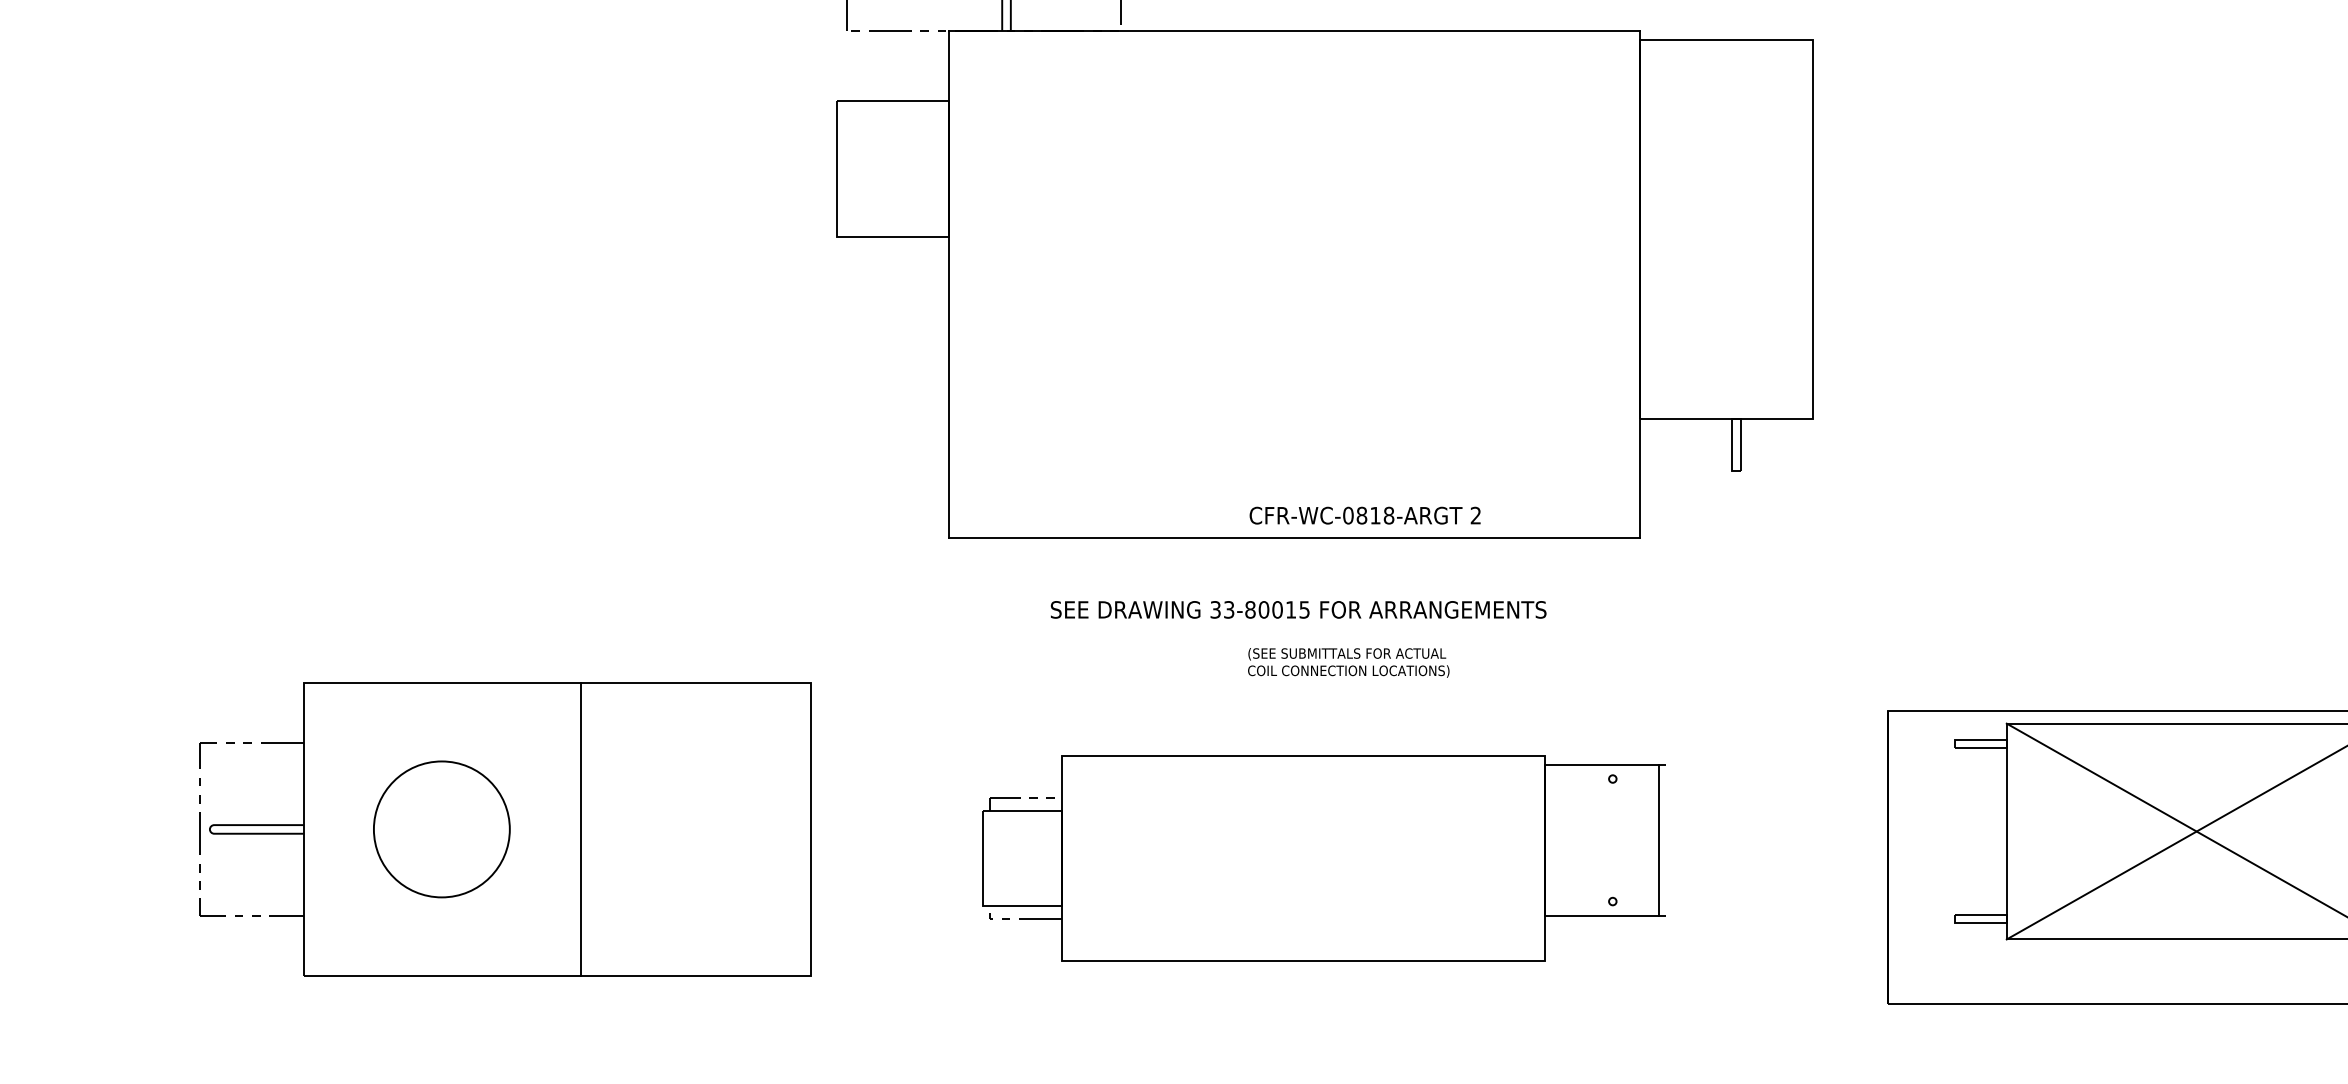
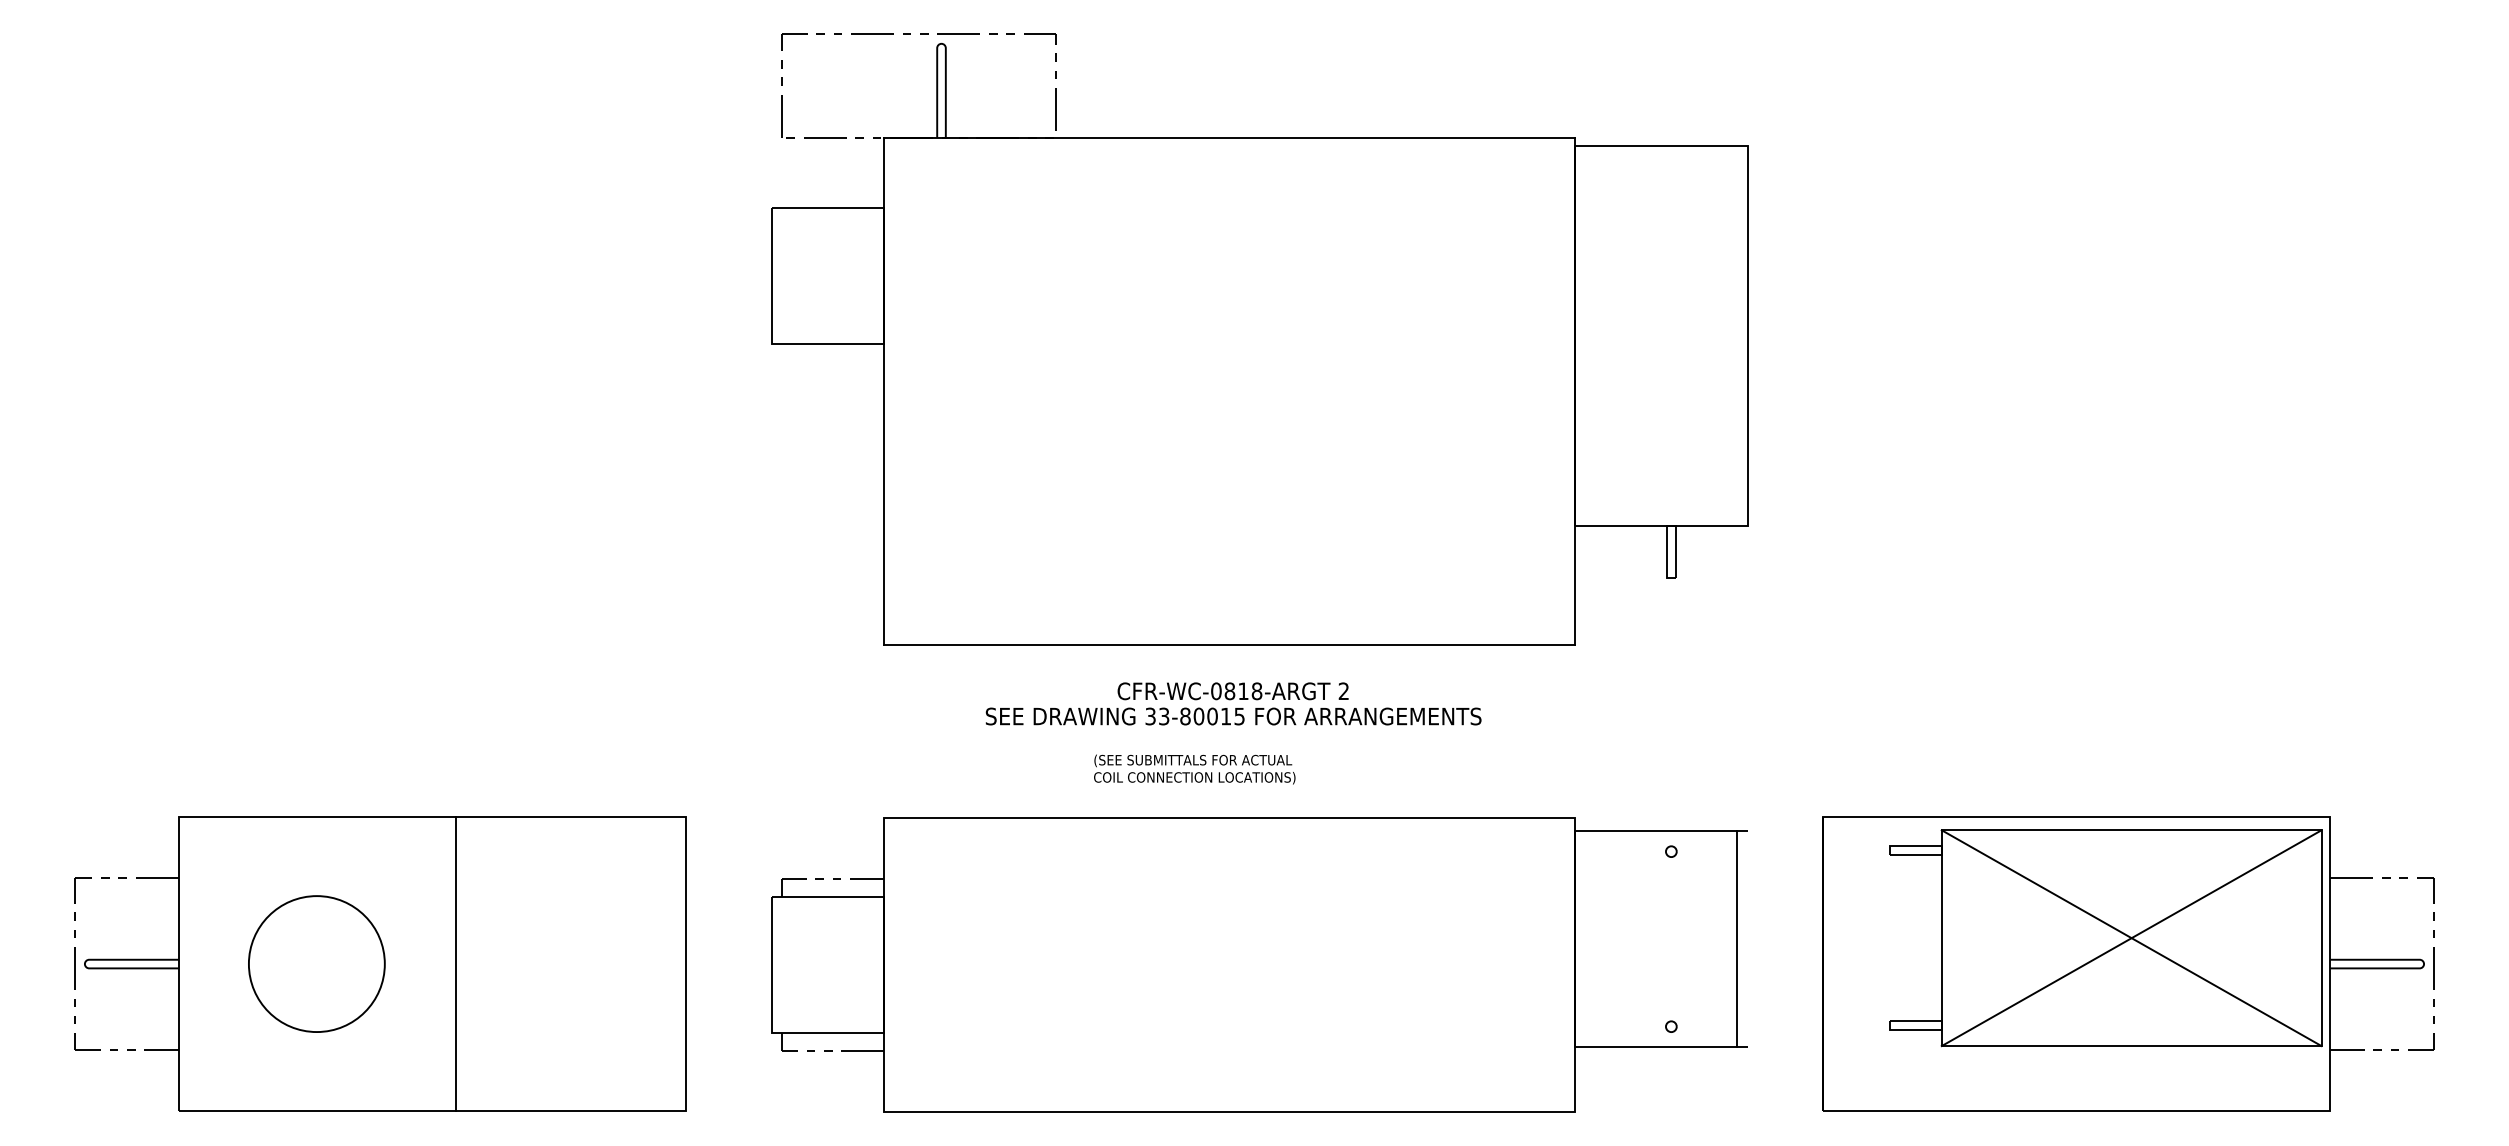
text: (1364, 515) -> (1232, 691), moved
text: (1348, 662) -> (1194, 769), moved
part: (505, 828) -> (380, 963), moved
part: (1324, 857) -> (1259, 964), size x1.43

